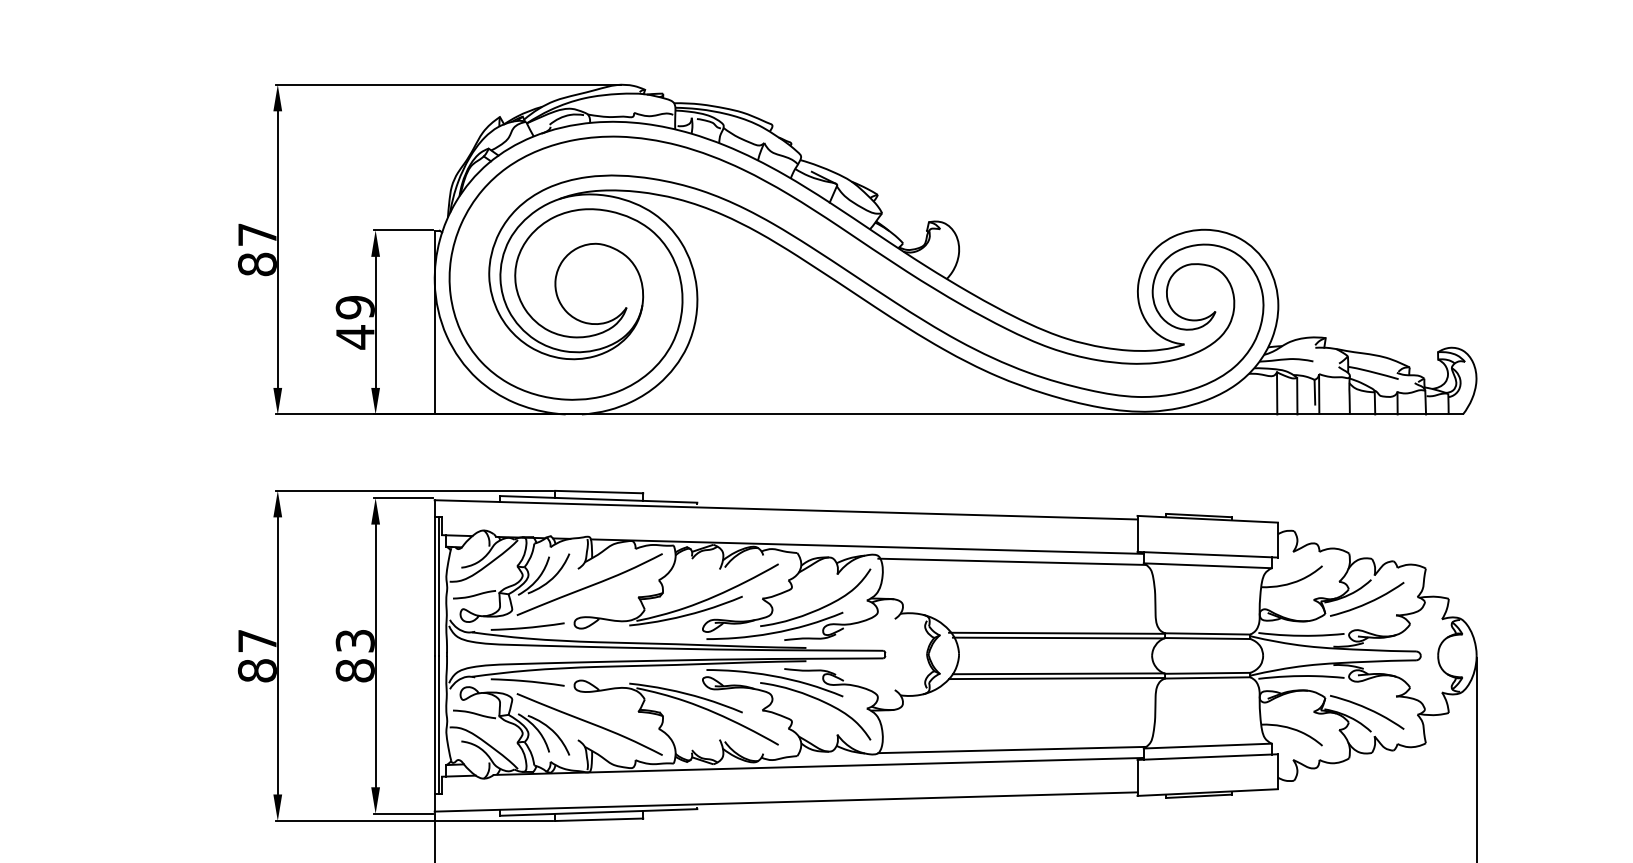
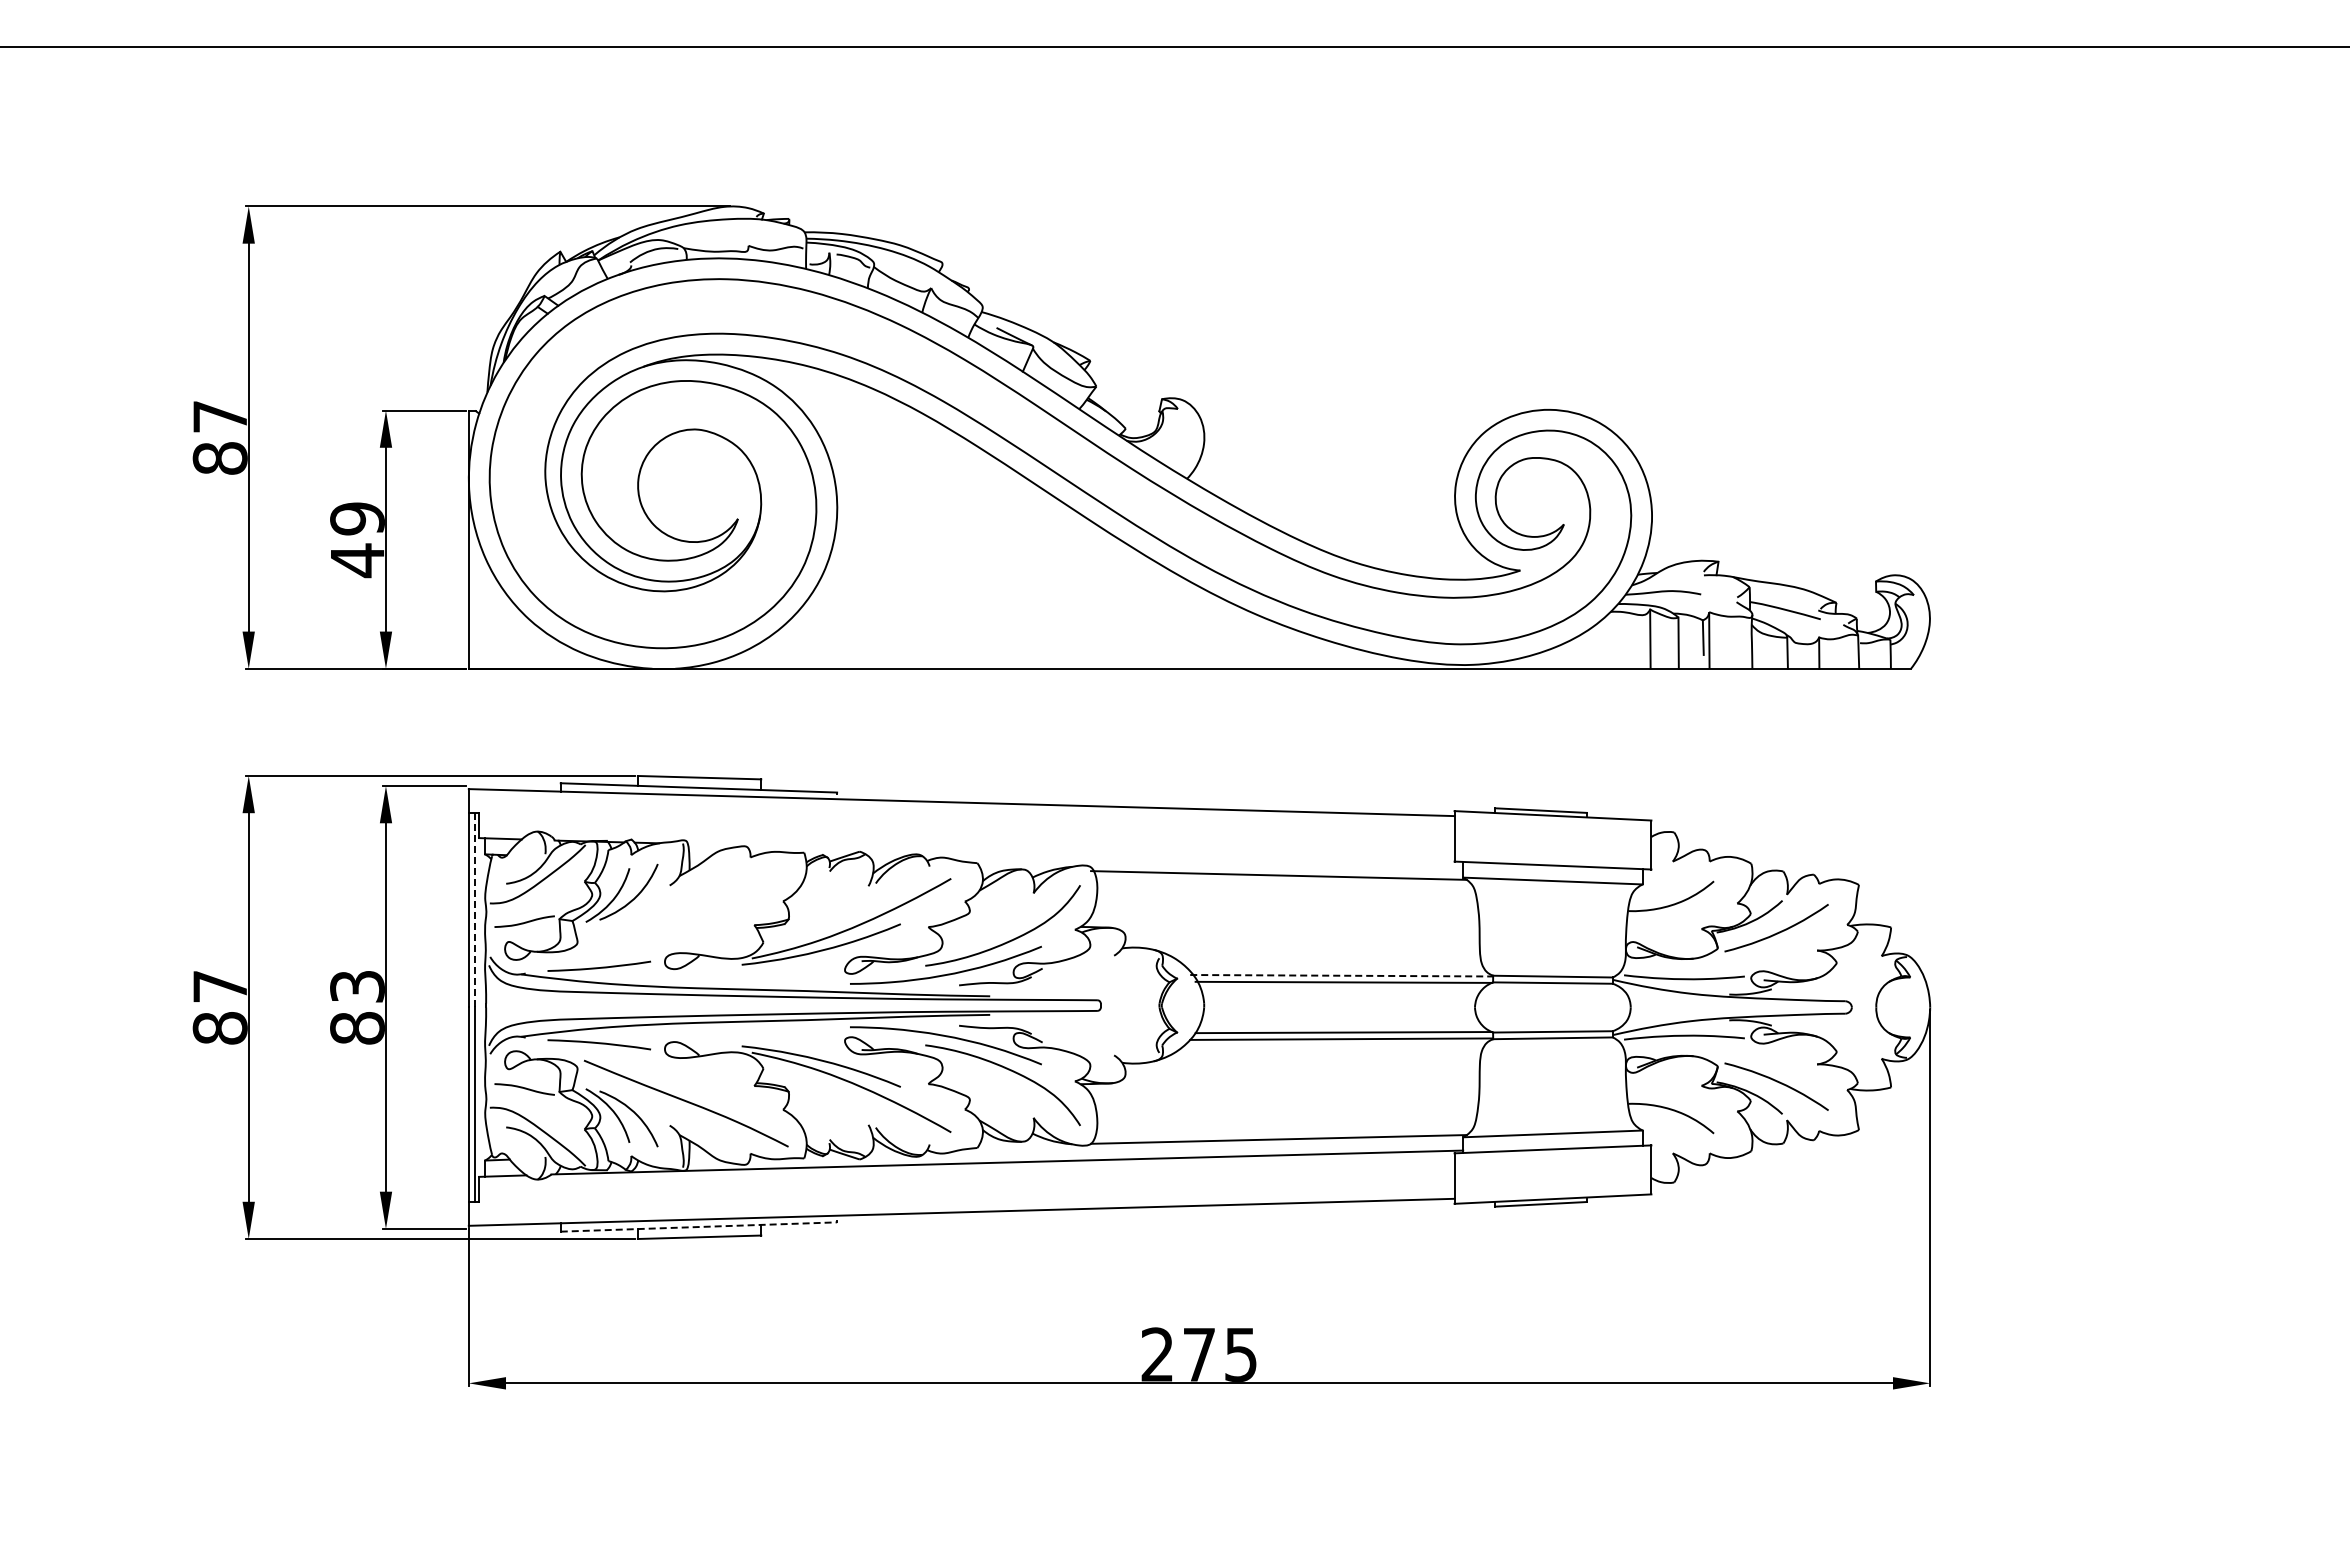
line: (867, 546) -> (1075, 854), removed
curve: (589, 585) -> (686, 908), removed
line: (439, 586) -> (475, 910), solid -> dashed
line: (1057, 633) -> (1342, 975), solid -> dashed
line: (599, 812) -> (699, 1227), solid -> dashed

